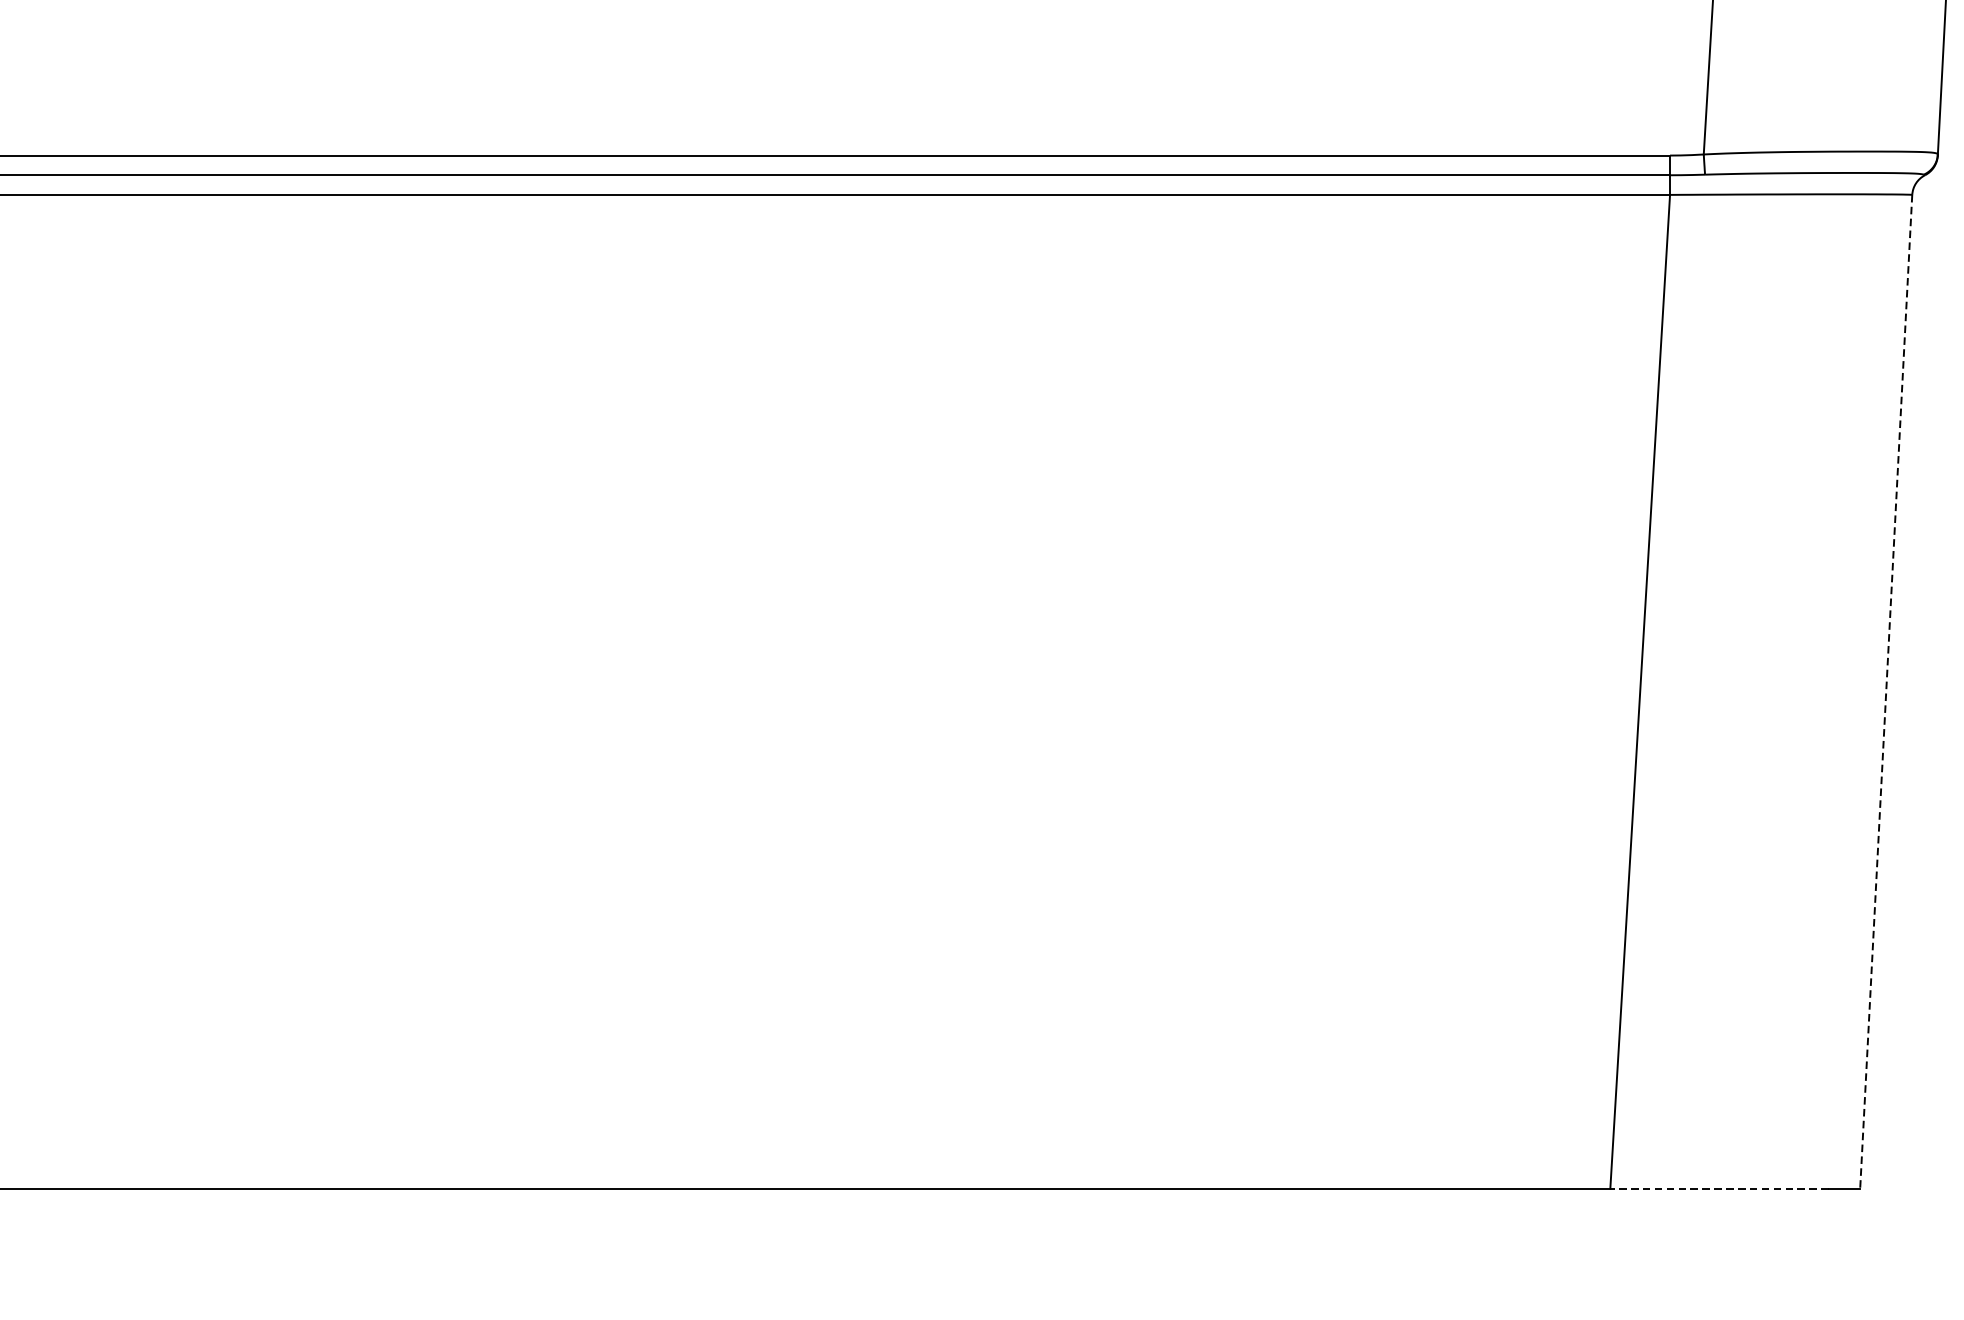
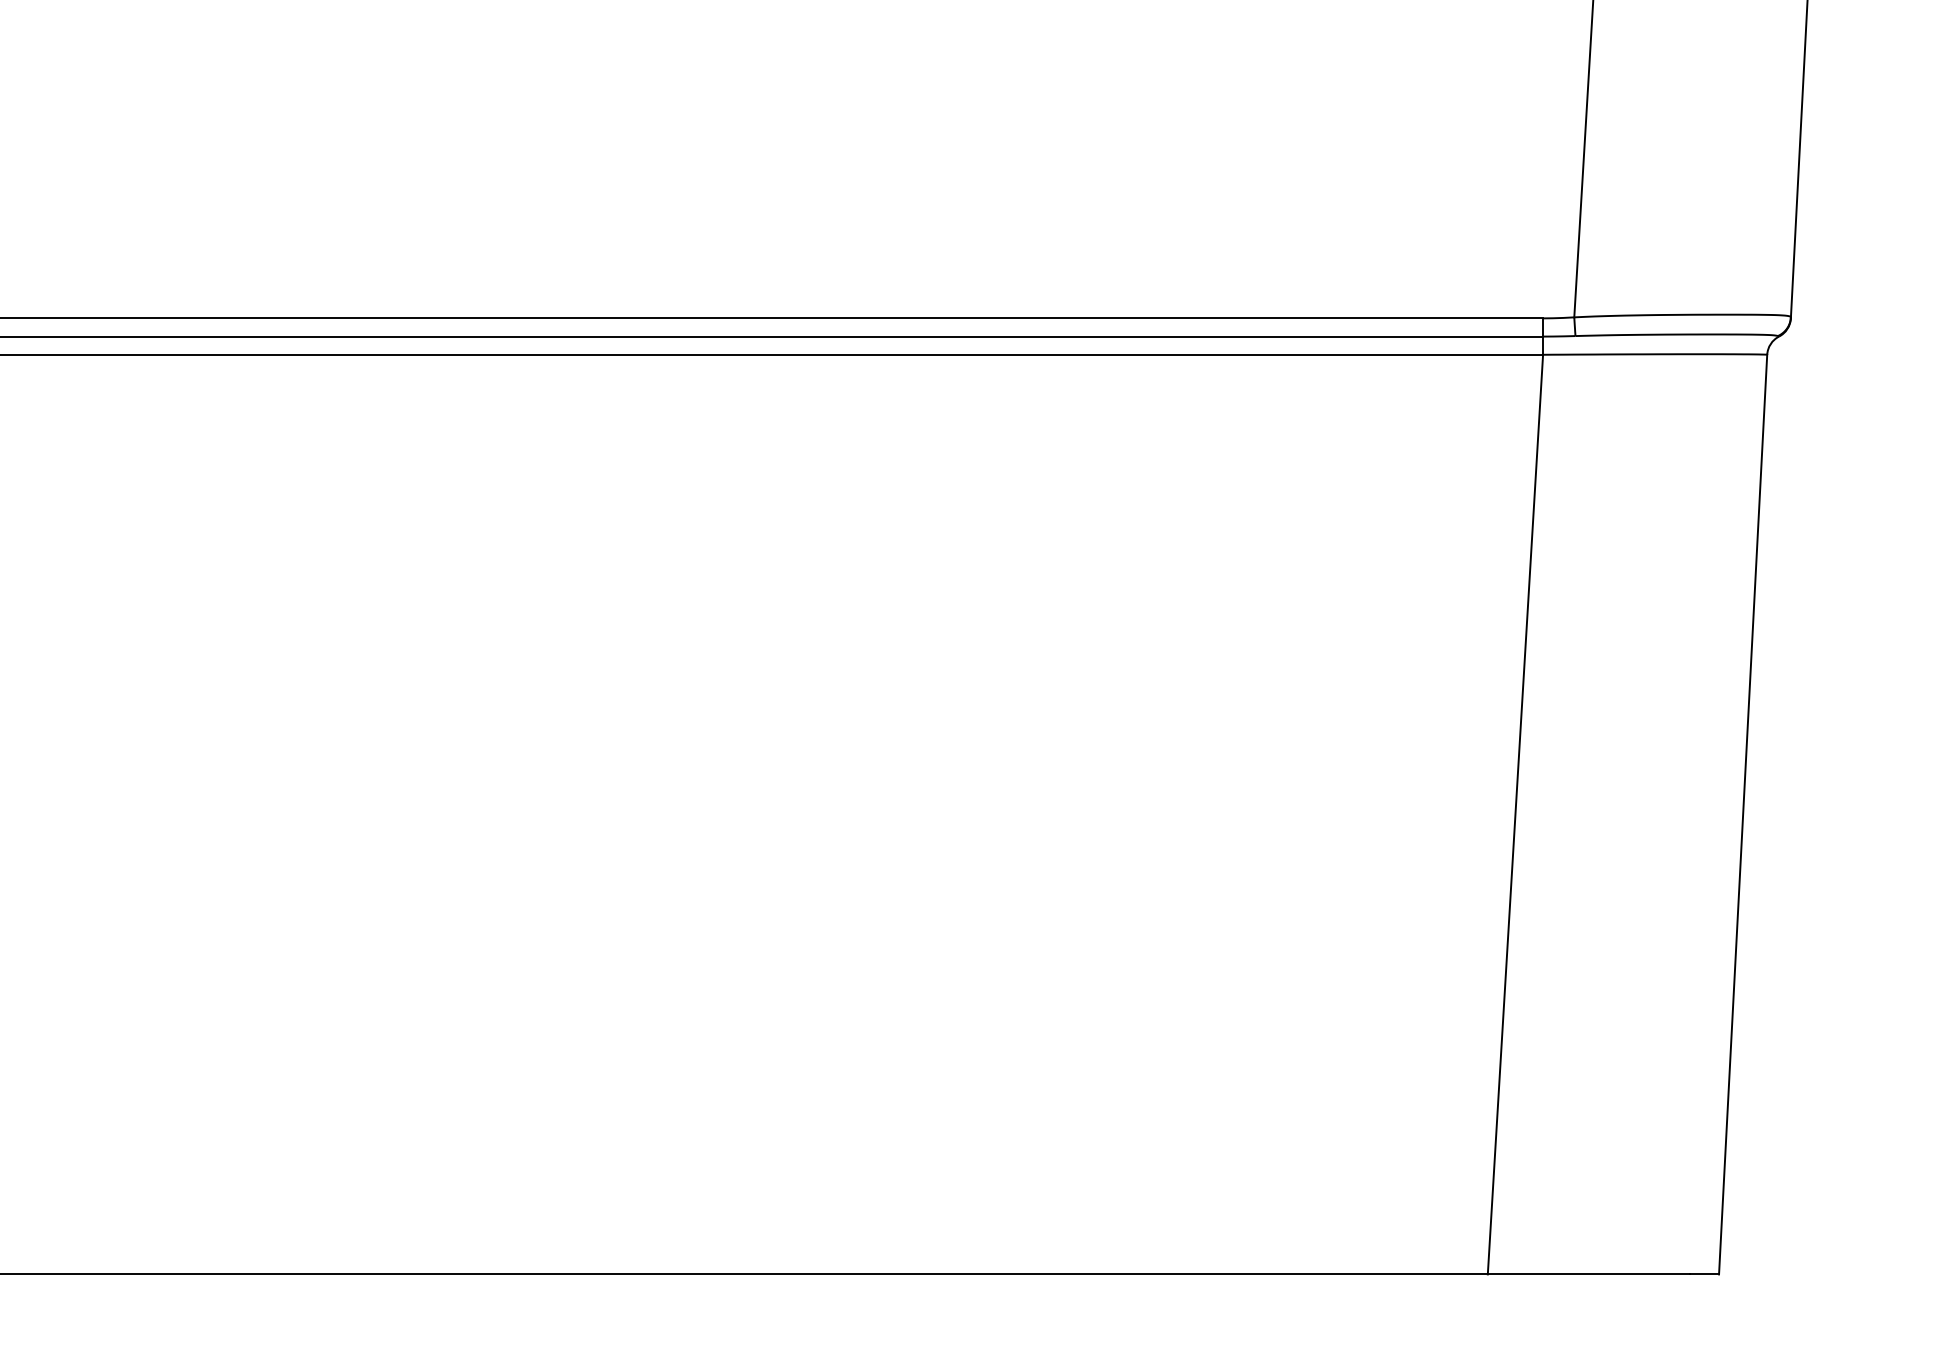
line: (1886, 692) -> (1743, 815), dashed -> solid
line: (1719, 1188) -> (1588, 1274), dashed -> solid

